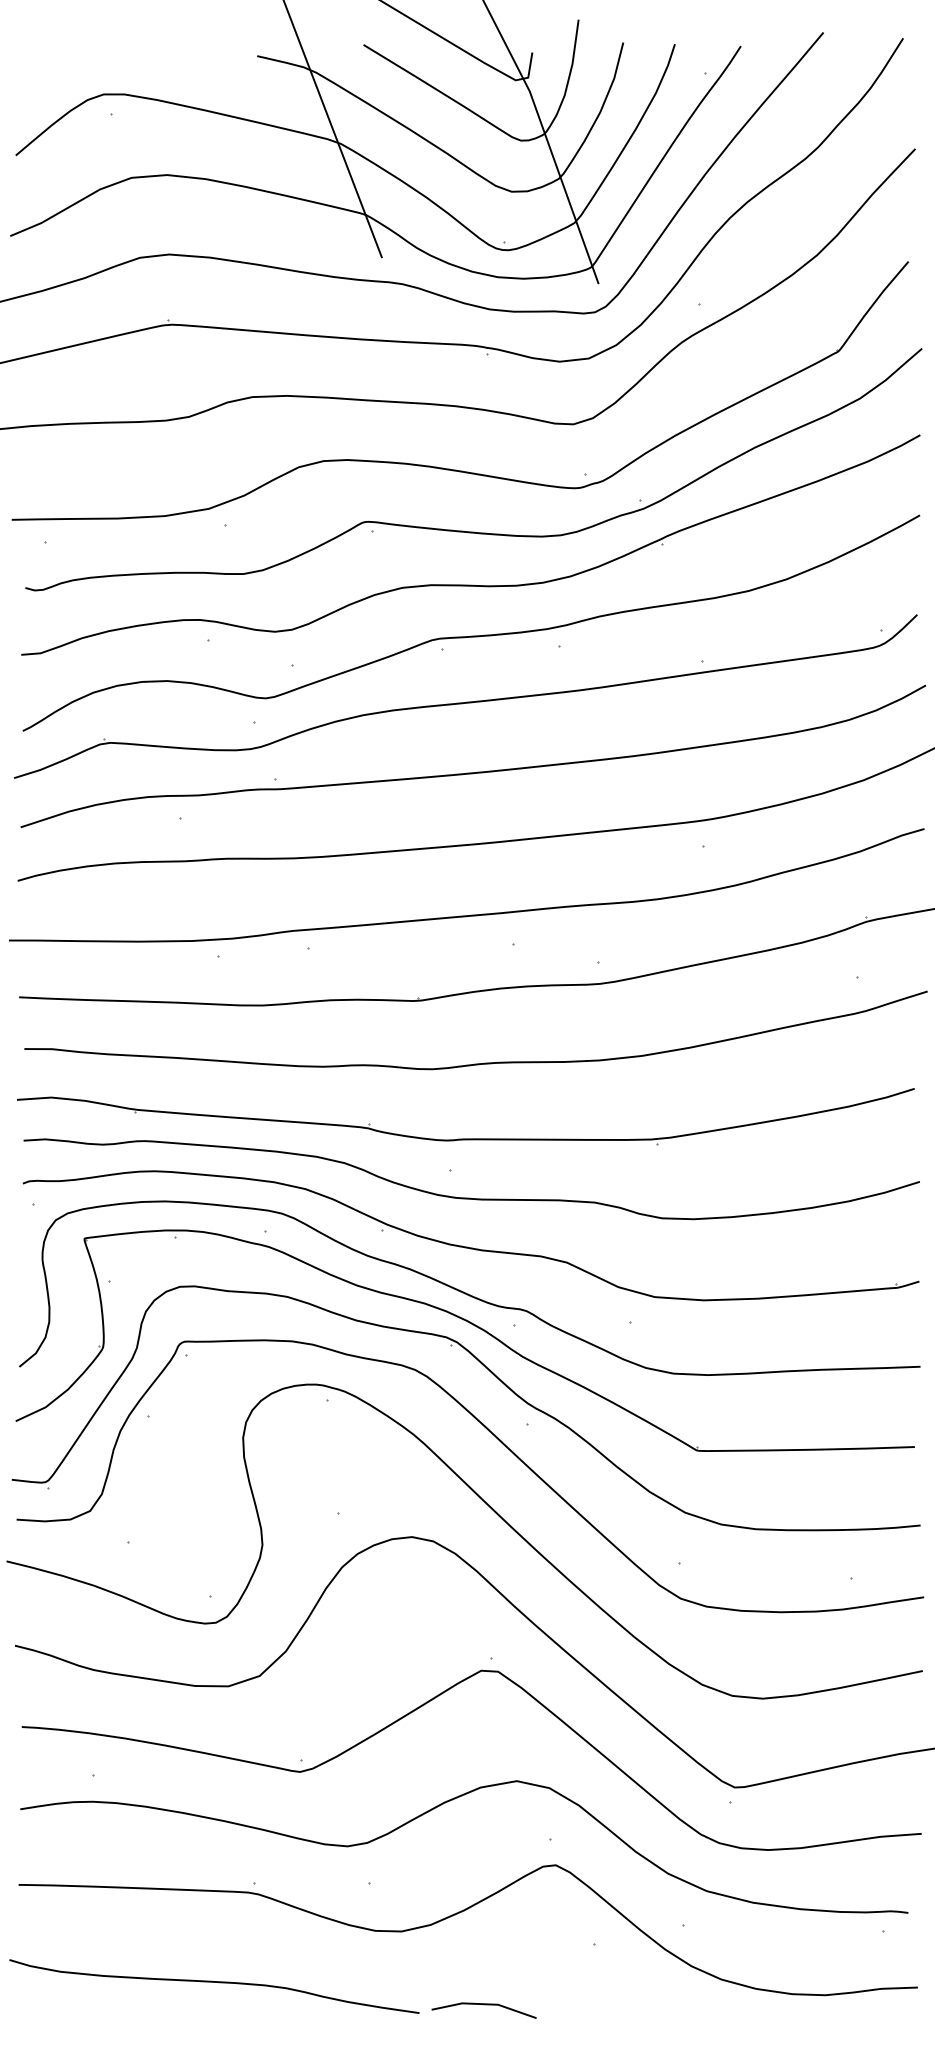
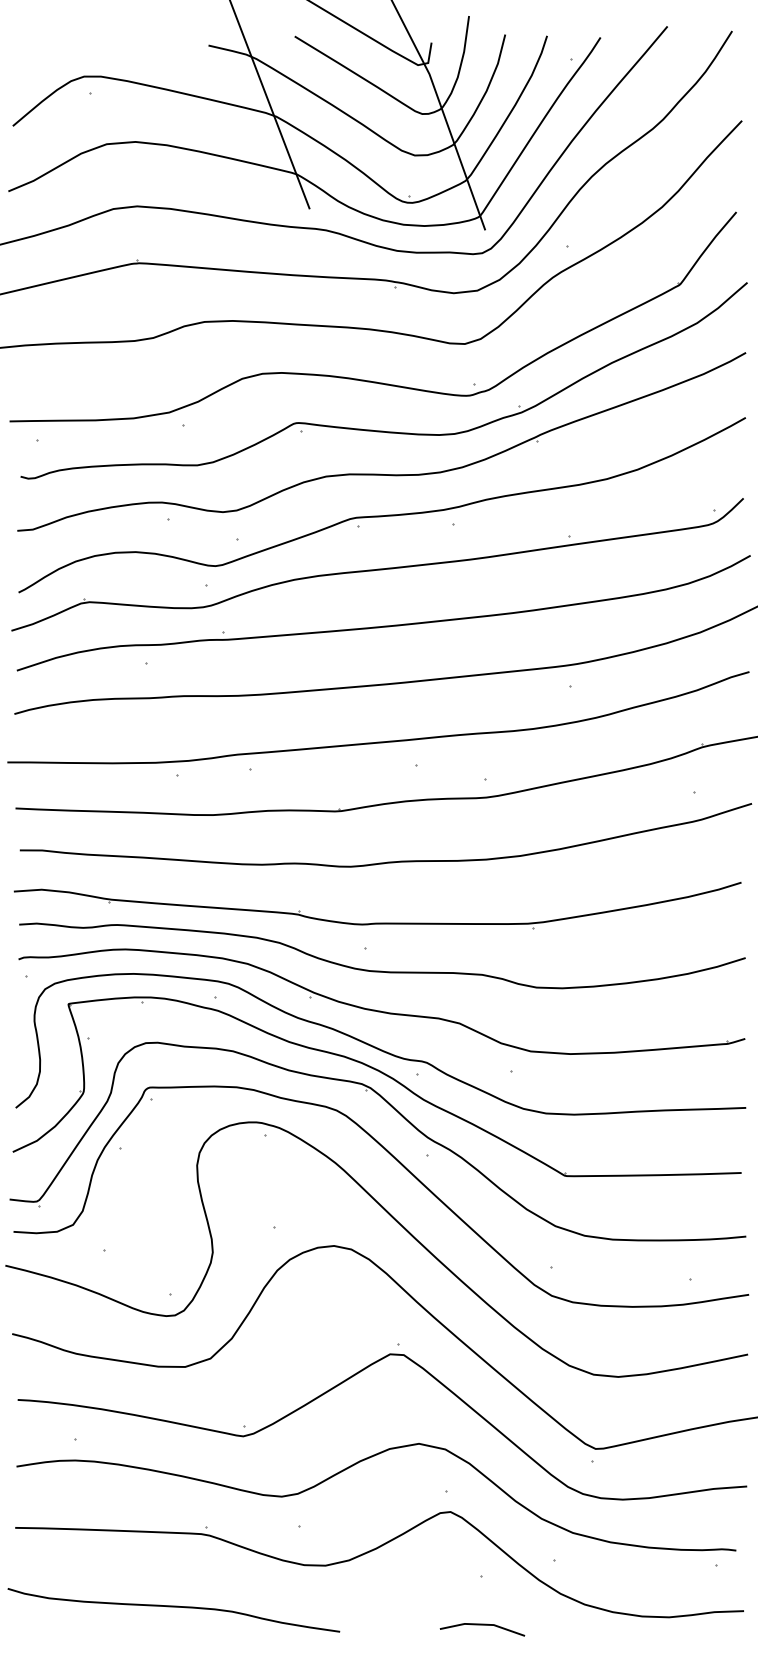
line: (484, 2005) -> (482, 1625), moved

